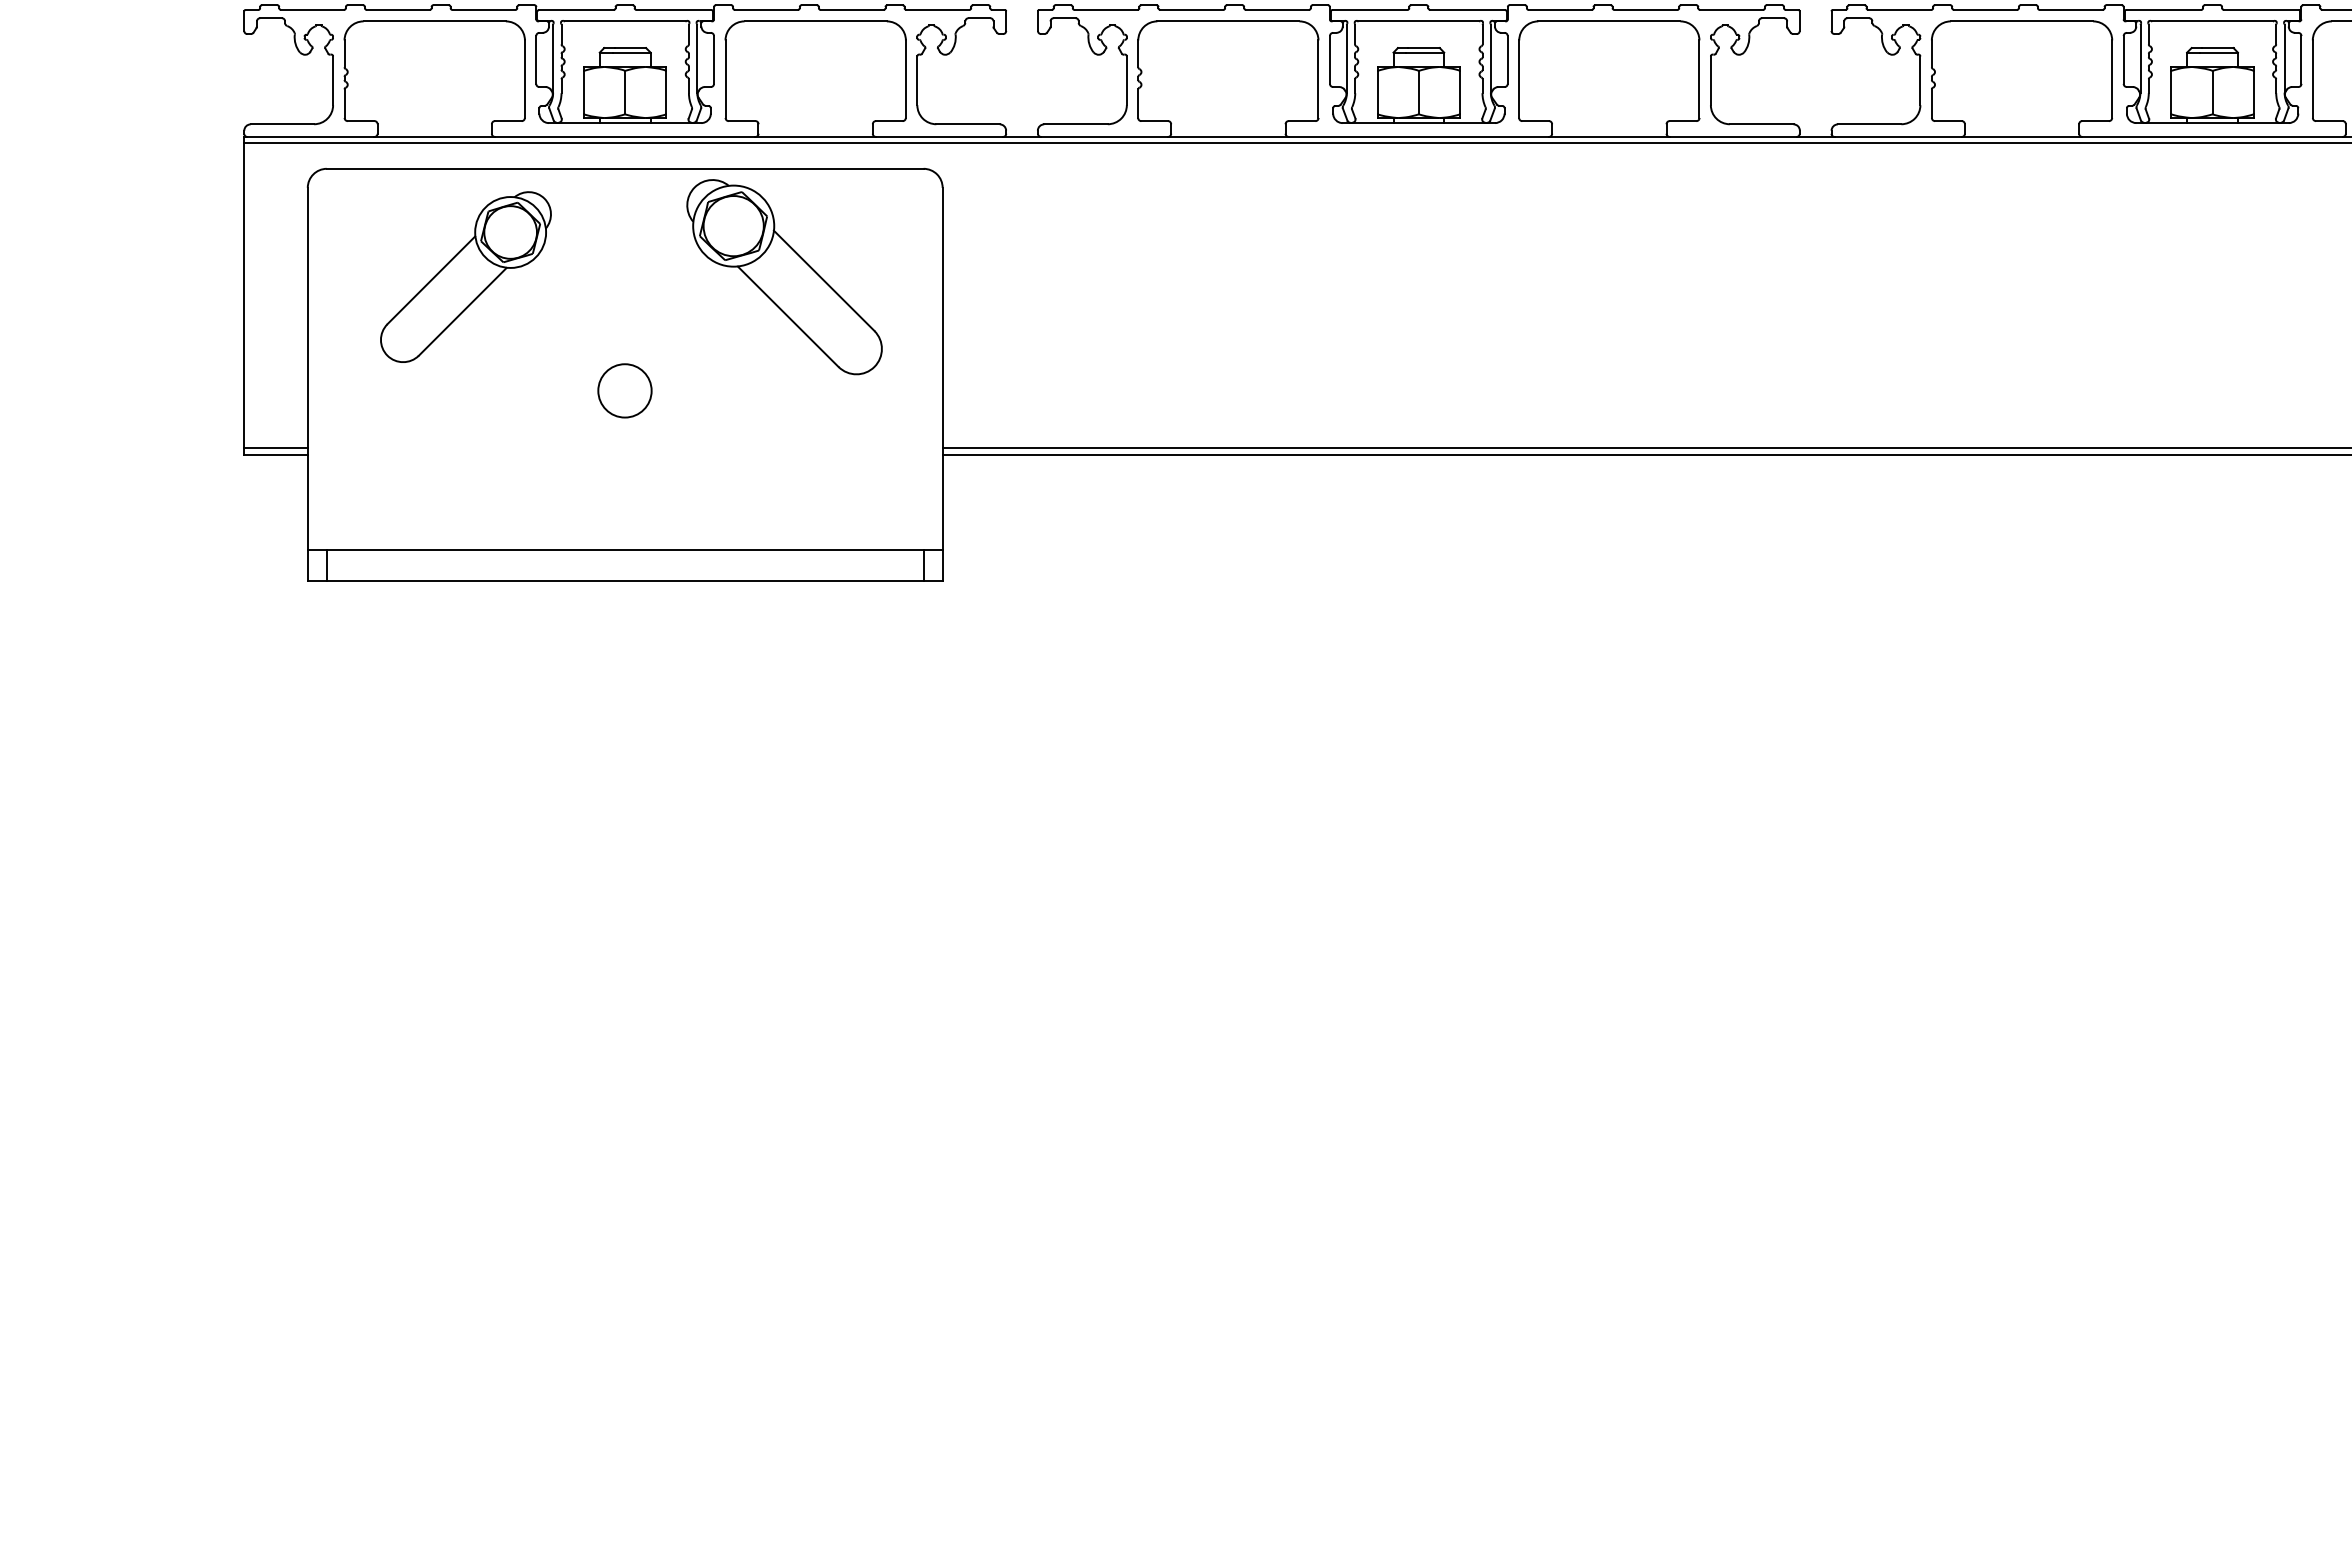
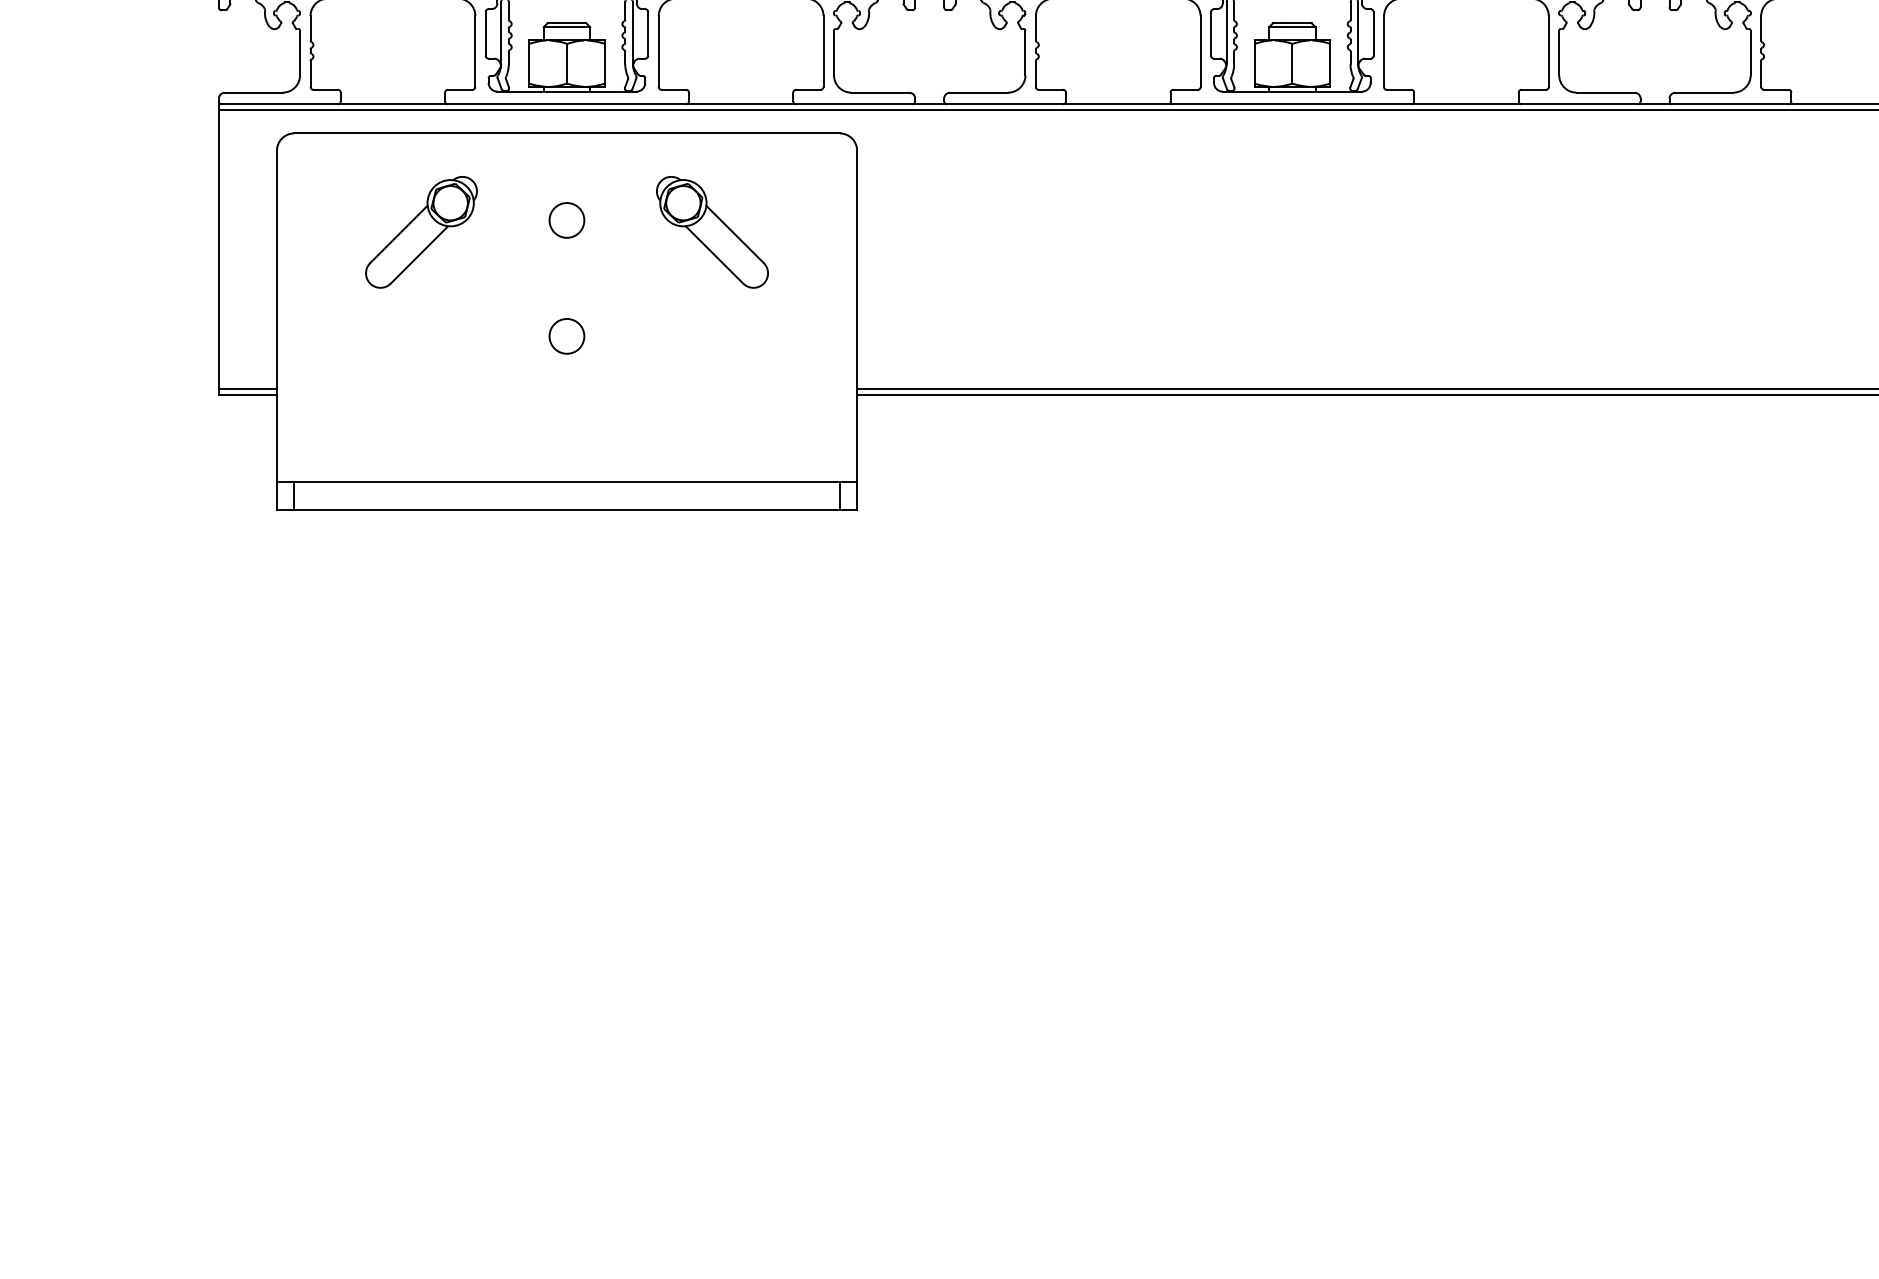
circle: (625, 263) -> (567, 219), added
part: (465, 276) -> (421, 231), size x0.71
part: (783, 276) -> (711, 231), size x0.62
circle: (625, 390) -> (567, 335), size x0.71

